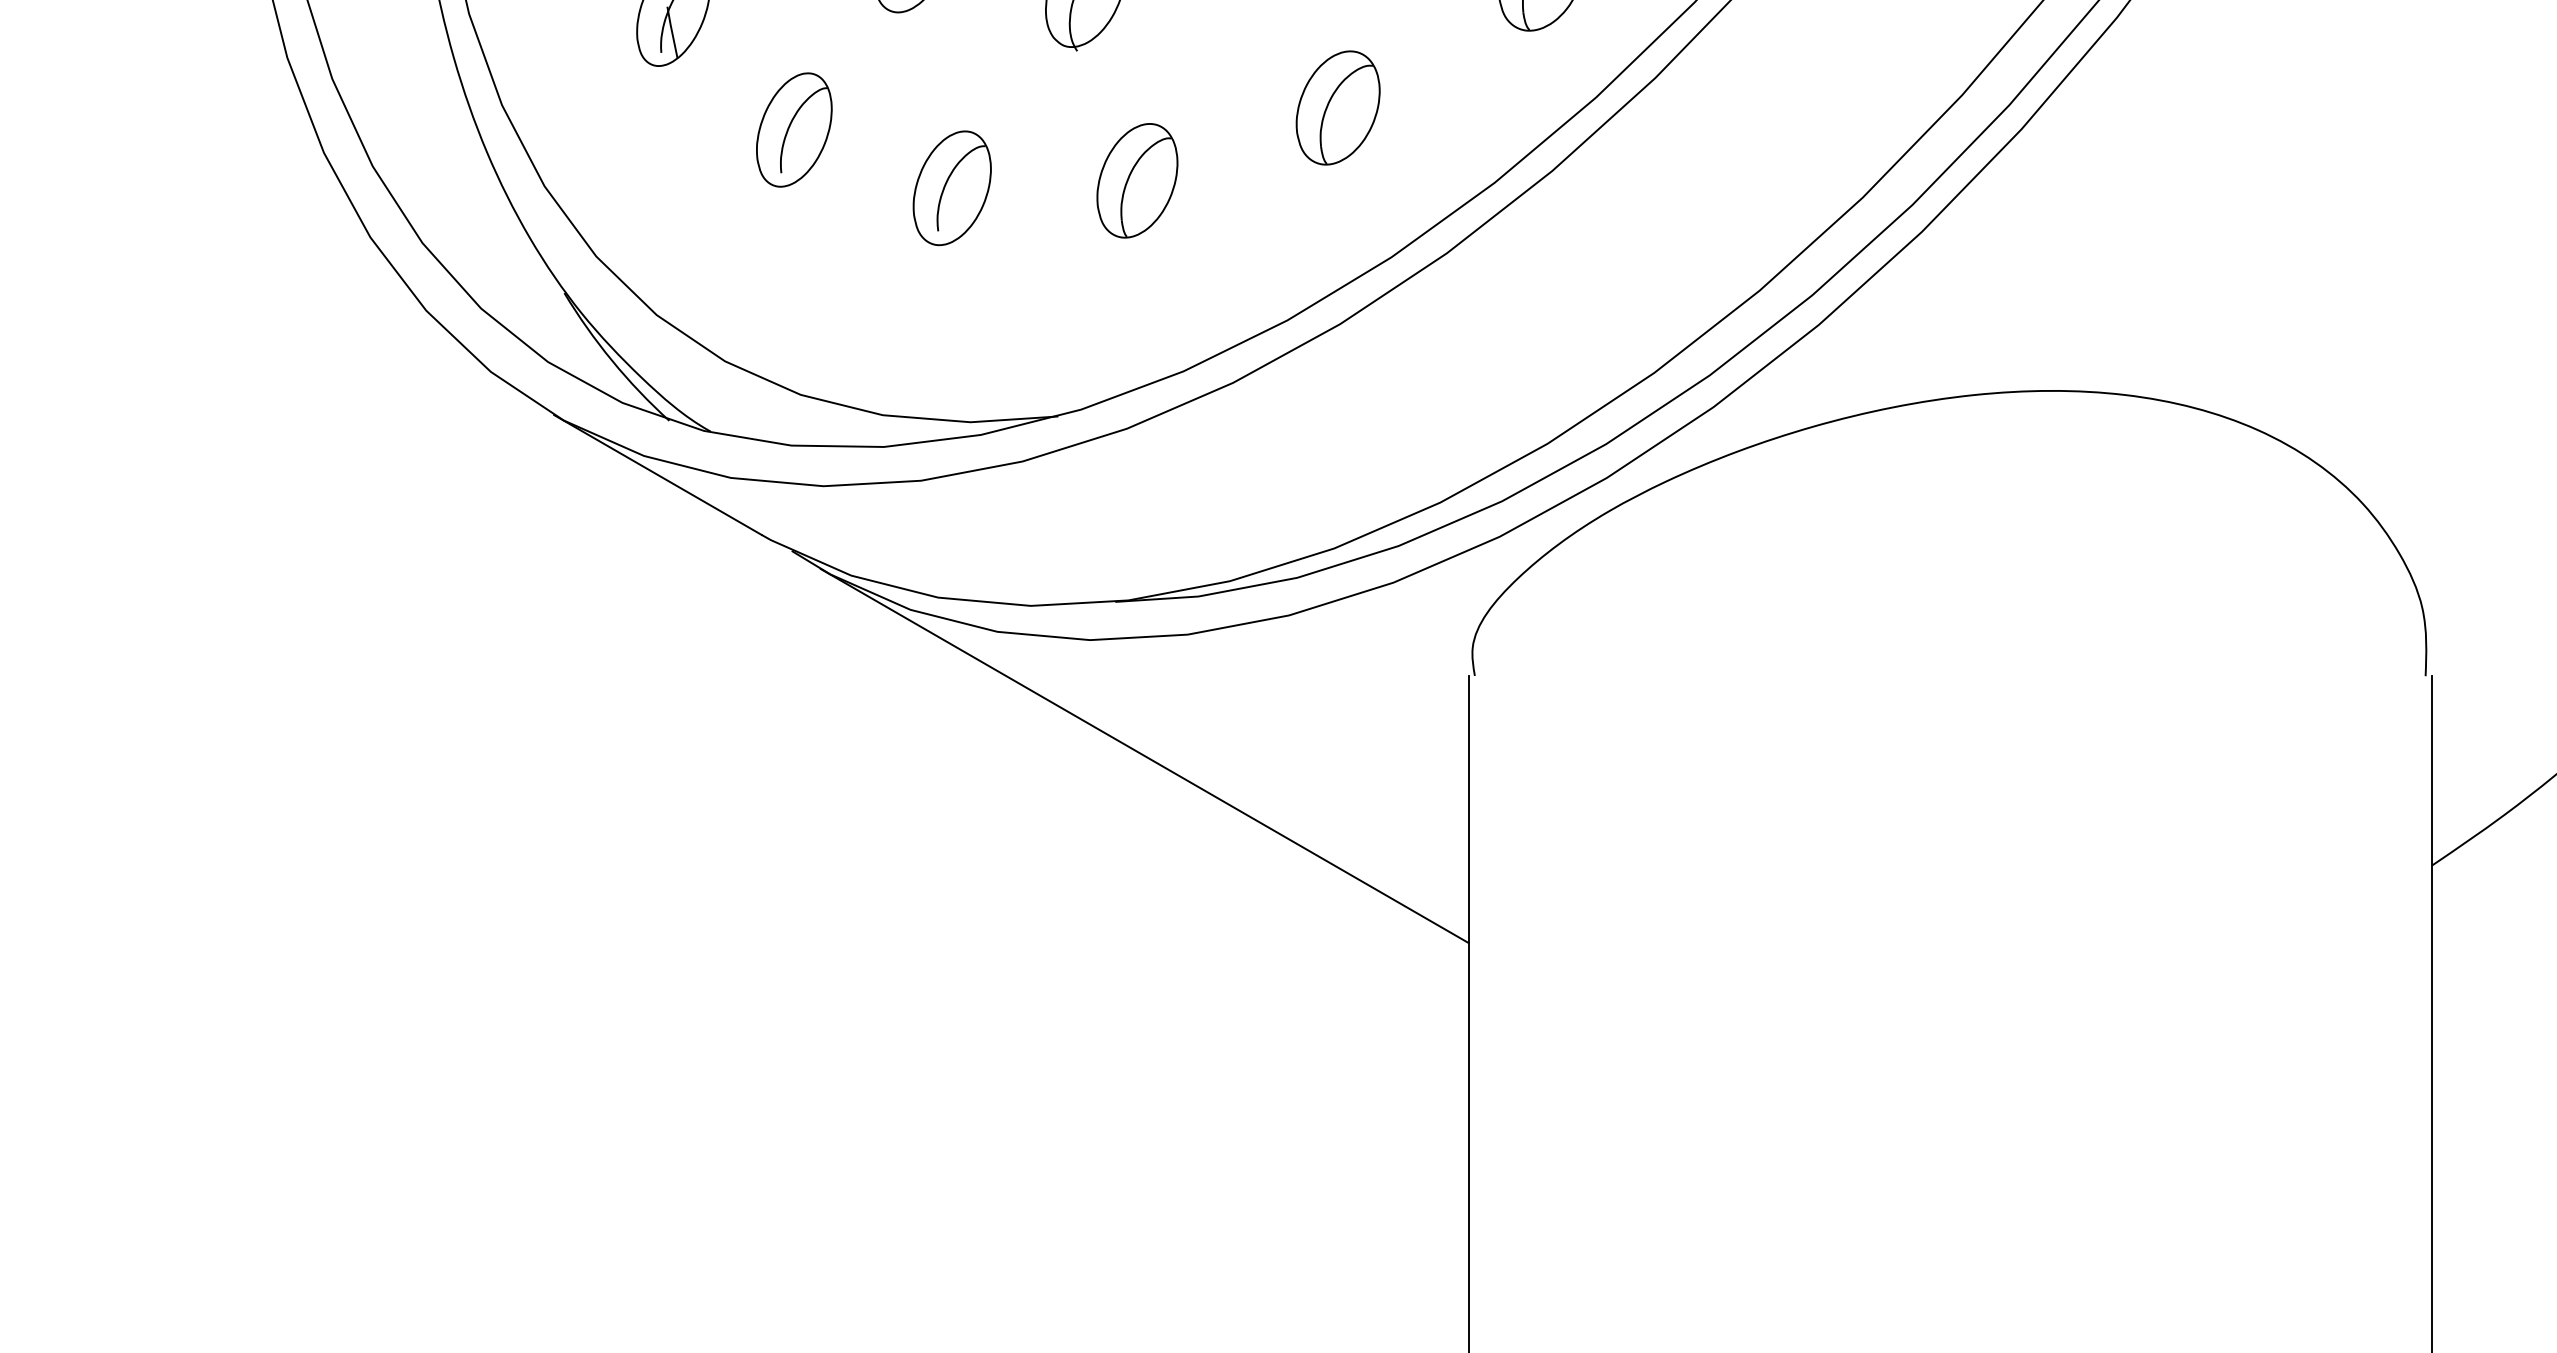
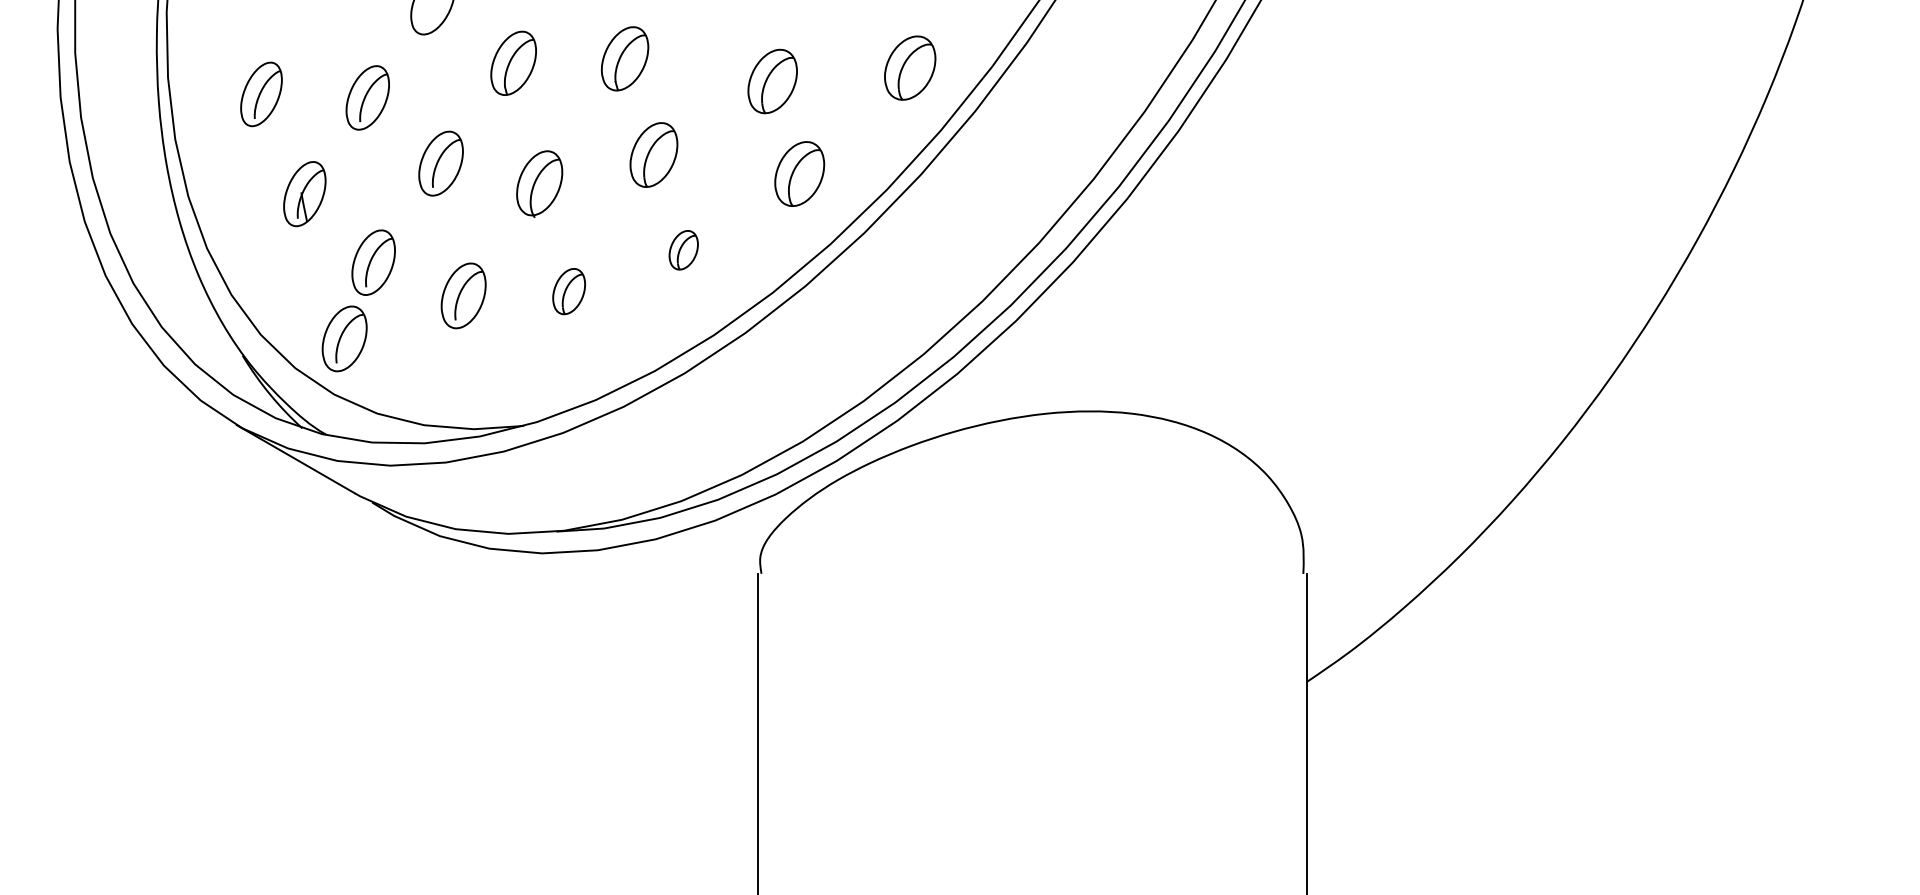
part: (1337, 108) -> (683, 250), size x0.6
part: (1136, 180) -> (568, 291), size x0.7
part: (743, 263) -> (344, 338), added
line: (1143, 754) -> (572, 618), removed

